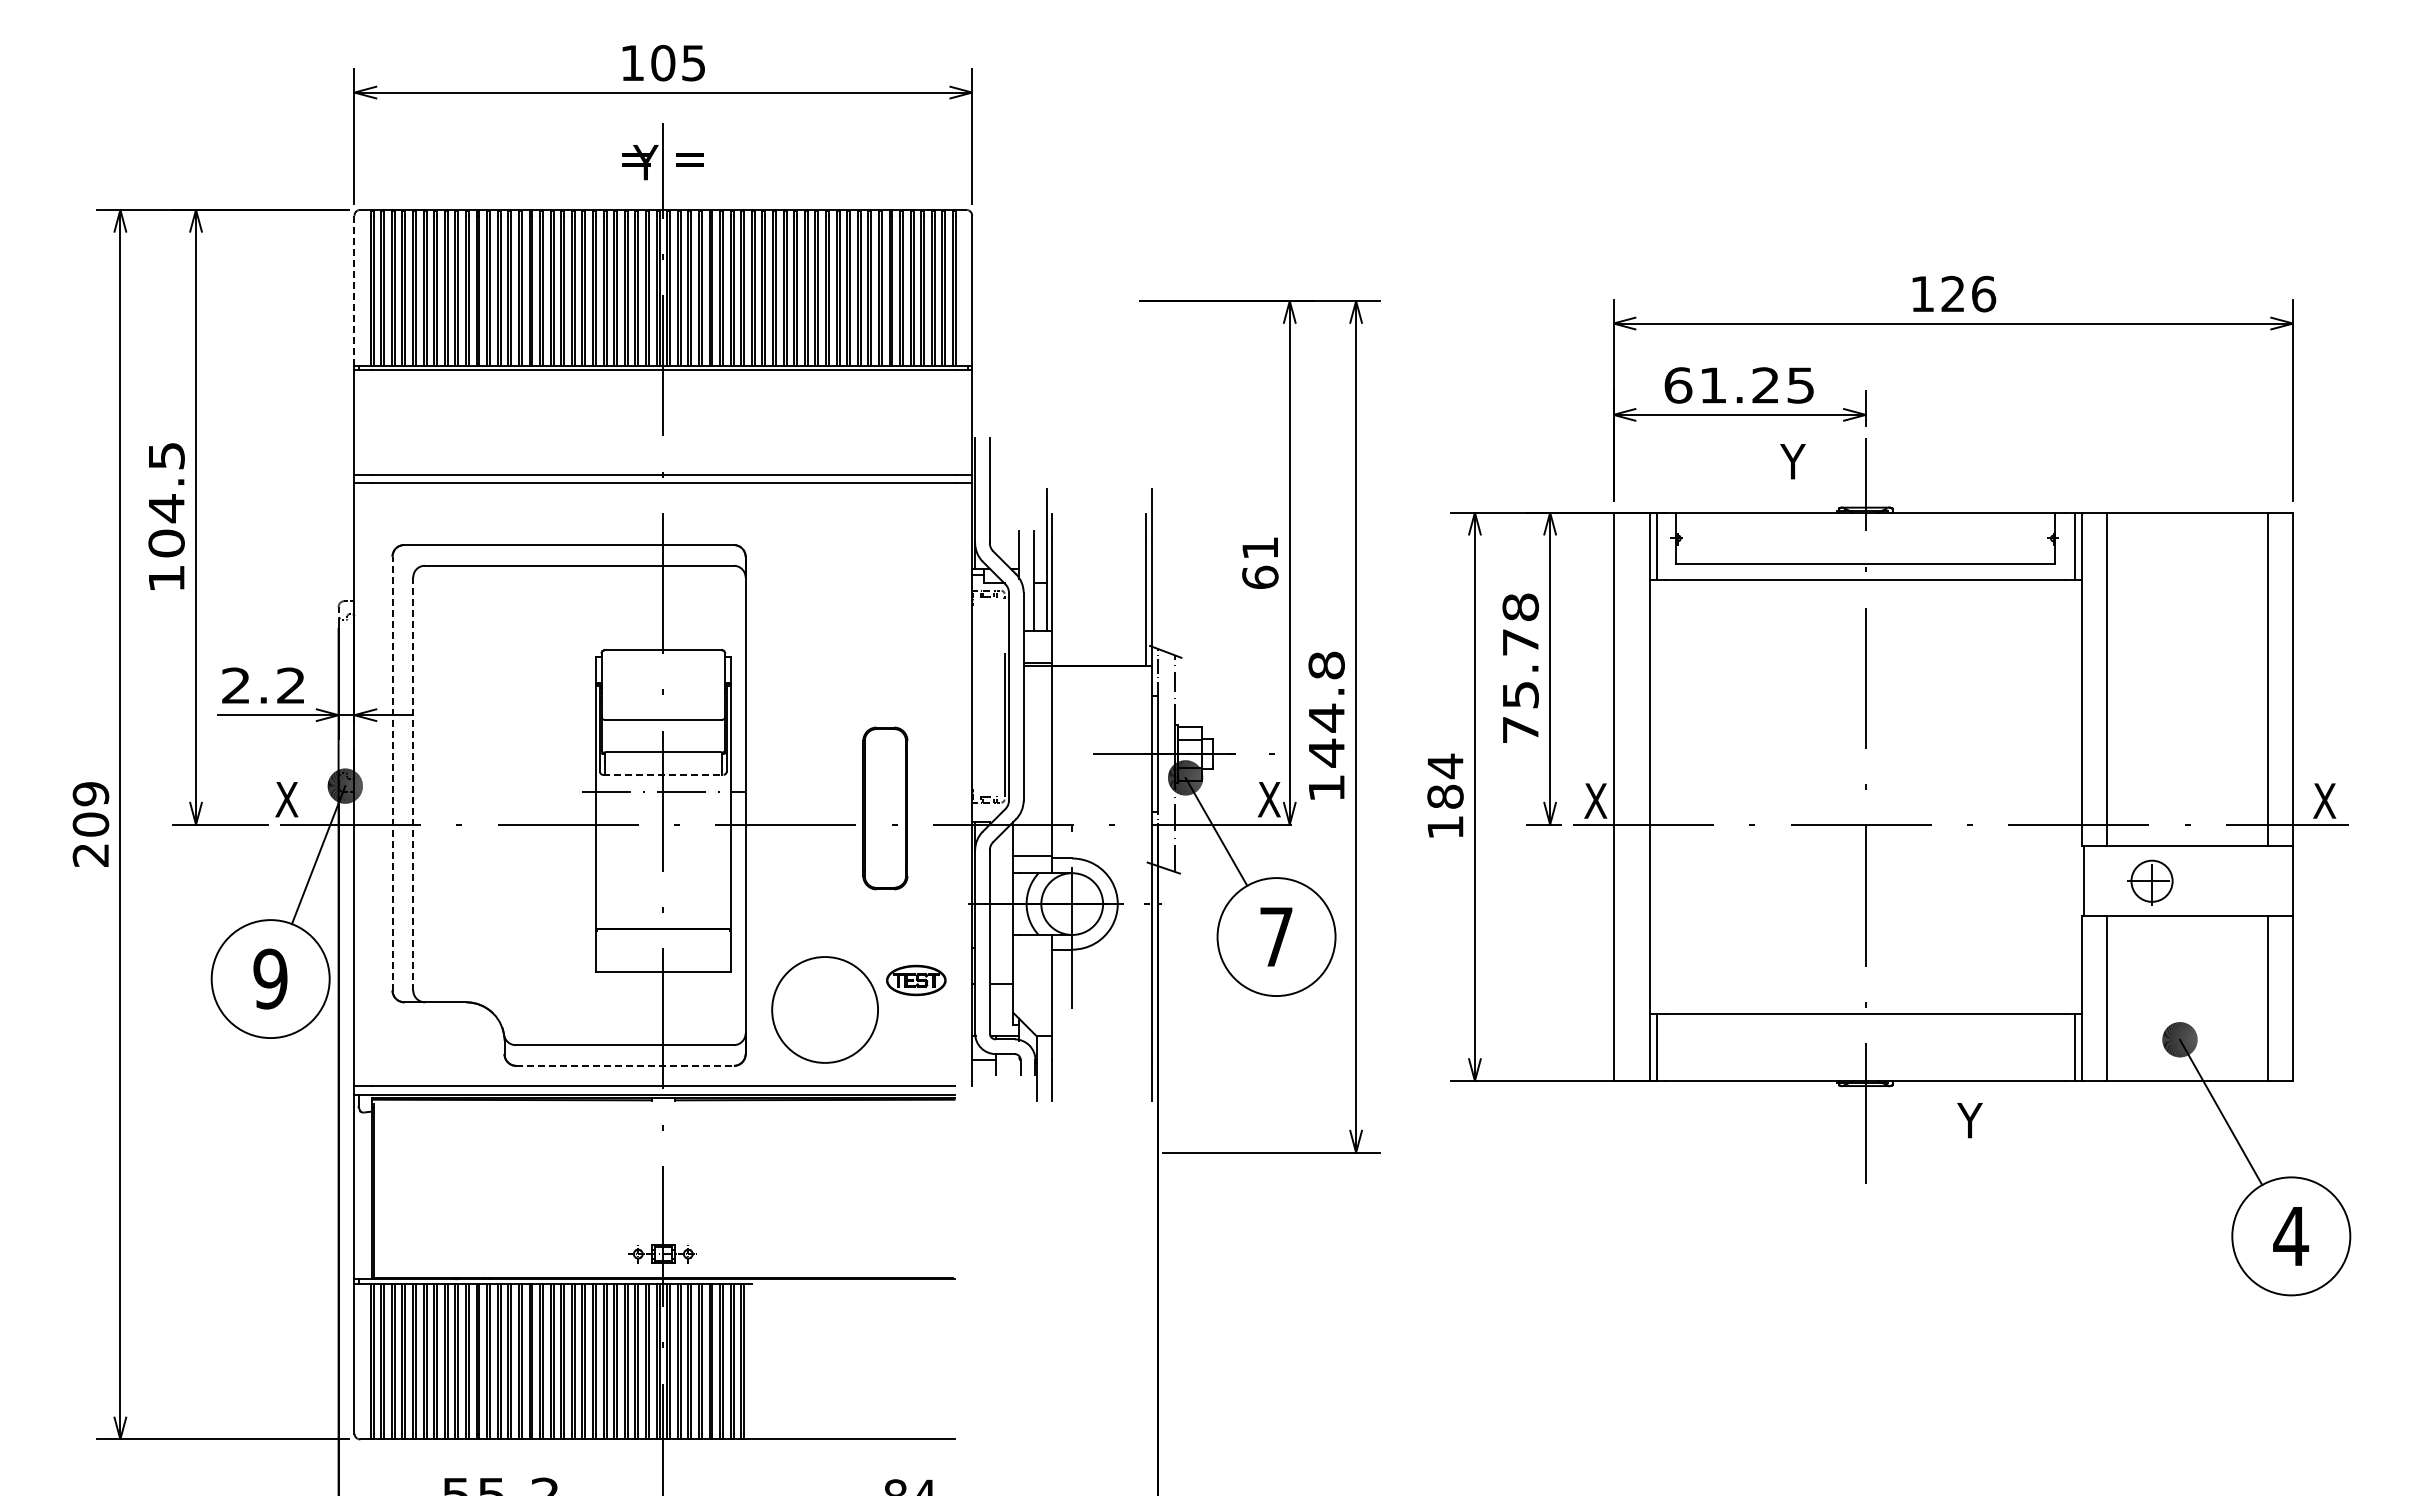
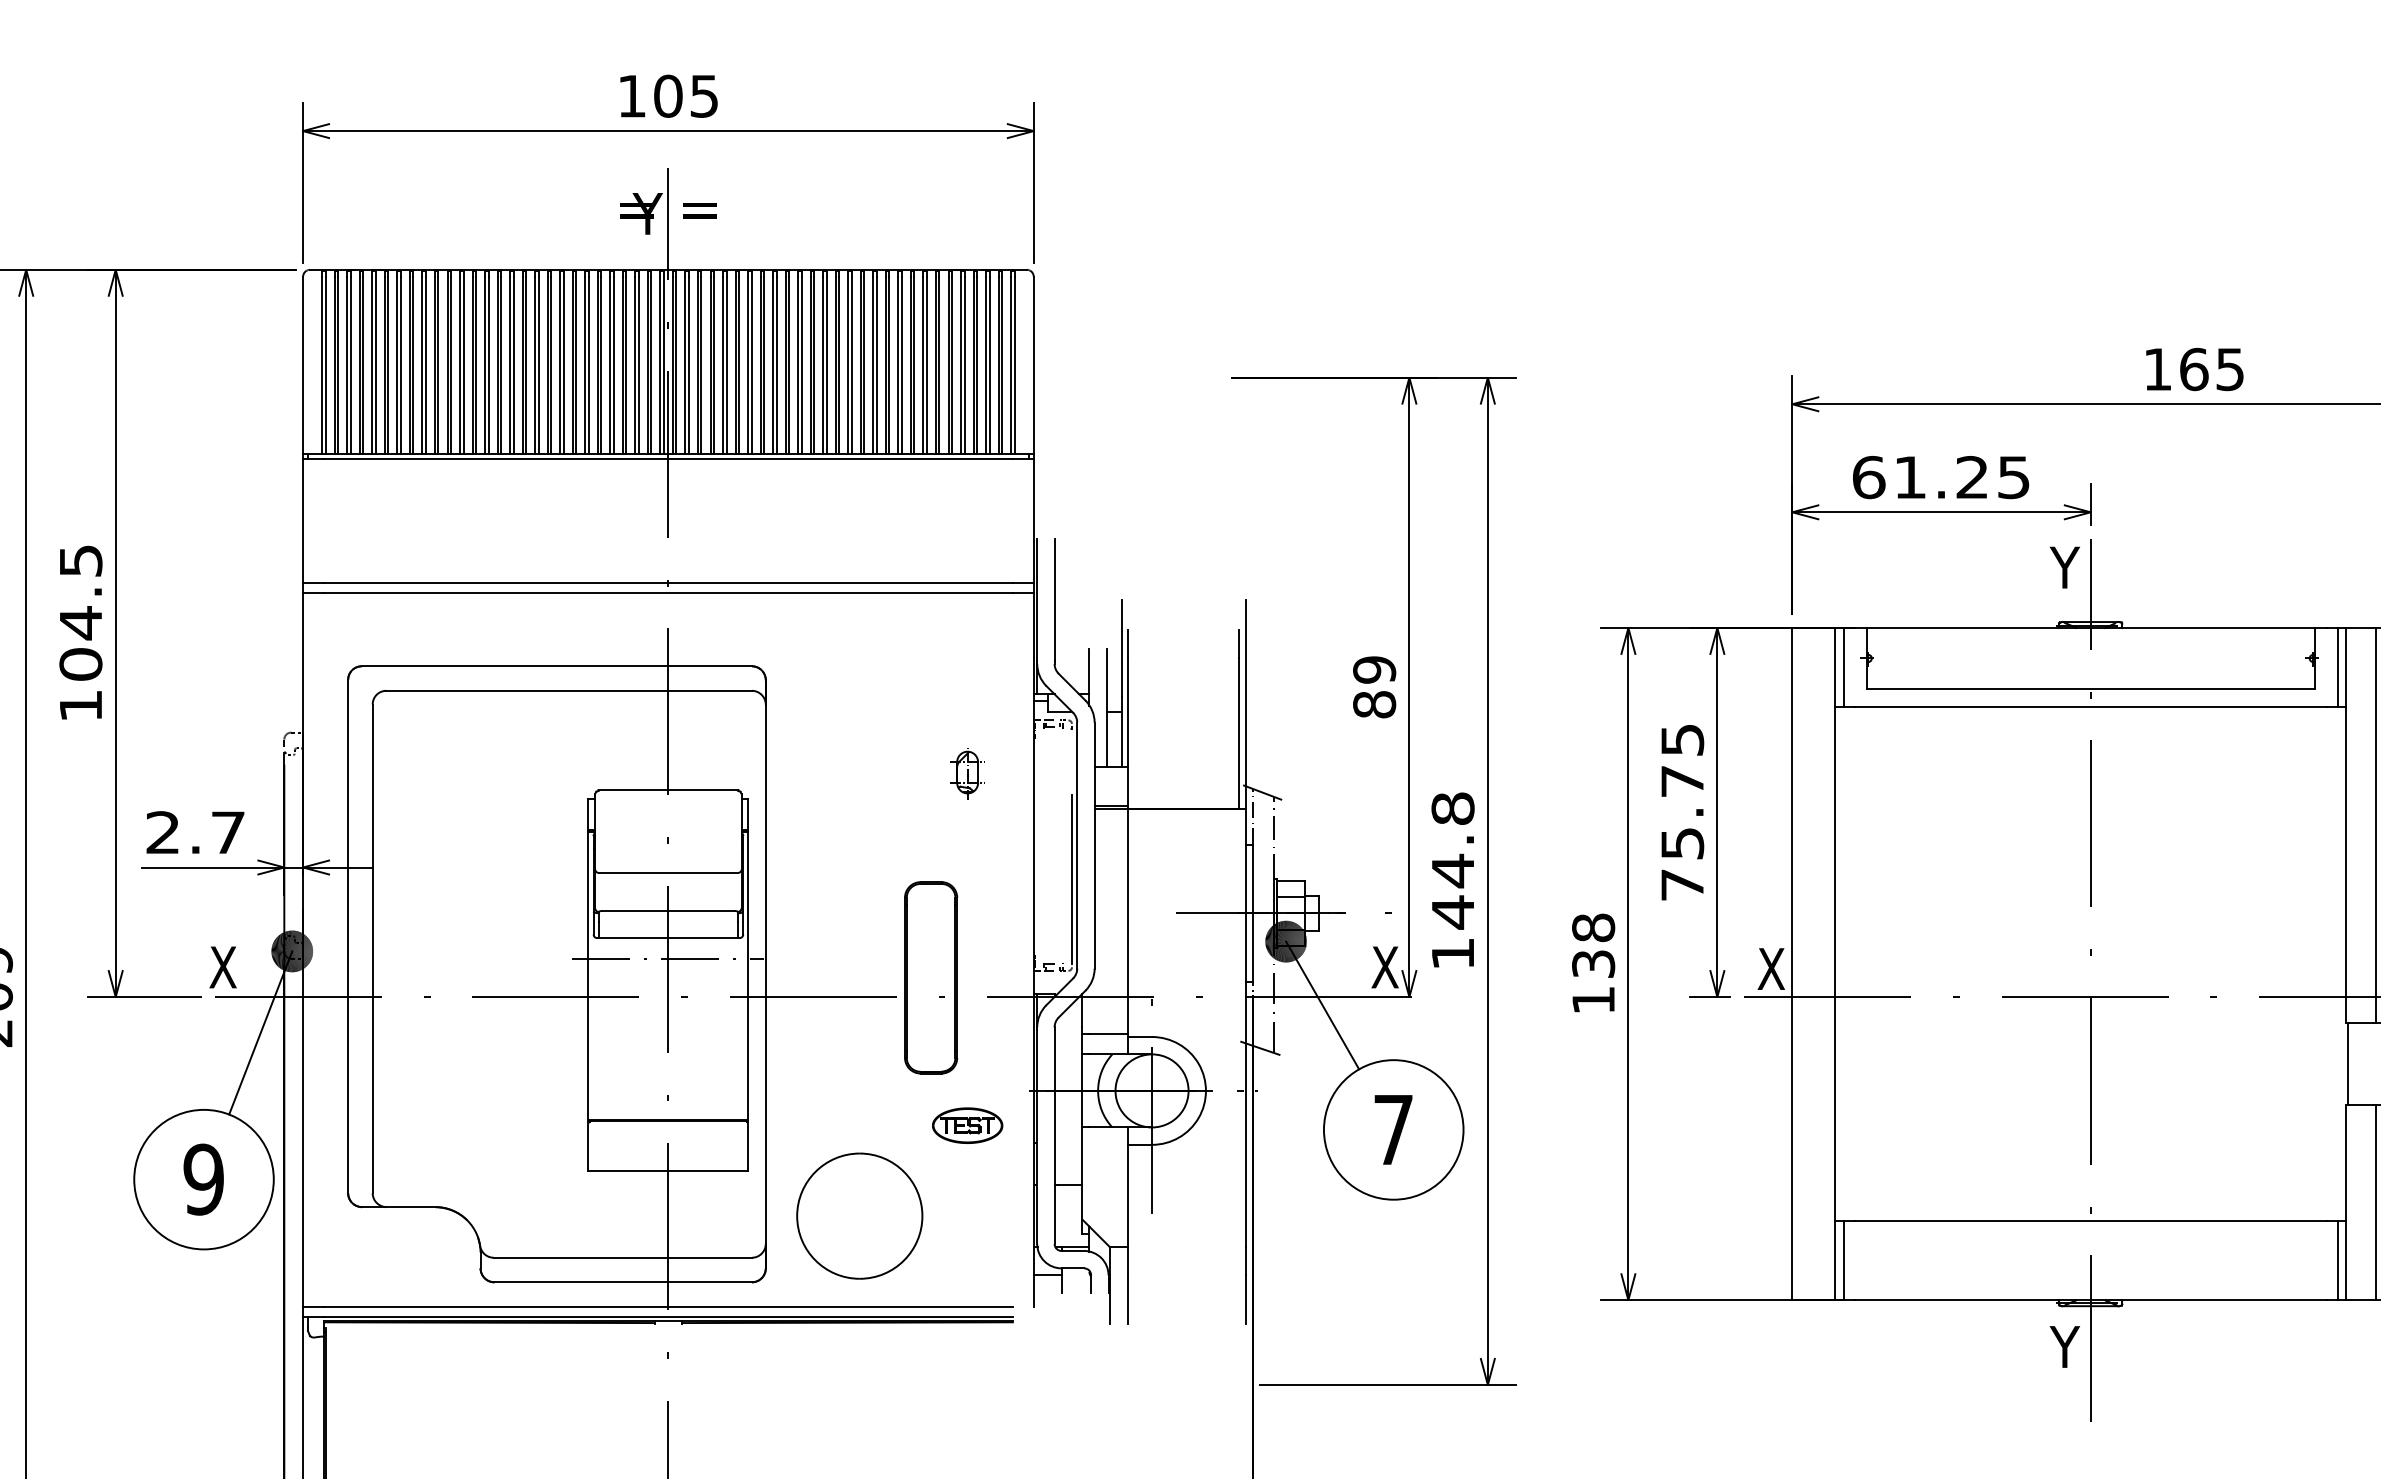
line: (354, 290) -> (303, 365), dashed -> solid
text: (1968, 293) -> (2212, 368), 126 -> 165
text: (1792, 461) -> (2064, 567), moved
text: (1260, 562) -> (1374, 686), 61 -> 89
text: (1520, 607) -> (1682, 740), 75.78 -> 75.75
part: (916, 634) -> (967, 772), added
text: (290, 685) -> (227, 832), 2.2 -> 2.7
line: (392, 773) -> (348, 936), dashed -> solid
line: (663, 774) -> (668, 937), dashed -> solid
text: (1445, 780) -> (1593, 944), 184 -> 138
line: (413, 783) -> (372, 948), dashed -> solid
part: (916, 980) -> (967, 1125), moved
line: (625, 1065) -> (623, 1281), dashed -> solid
text: (1969, 1120) -> (2064, 1346), moved

